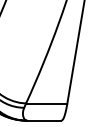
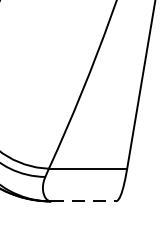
line: (44, 120) -> (83, 201), solid -> dashed

